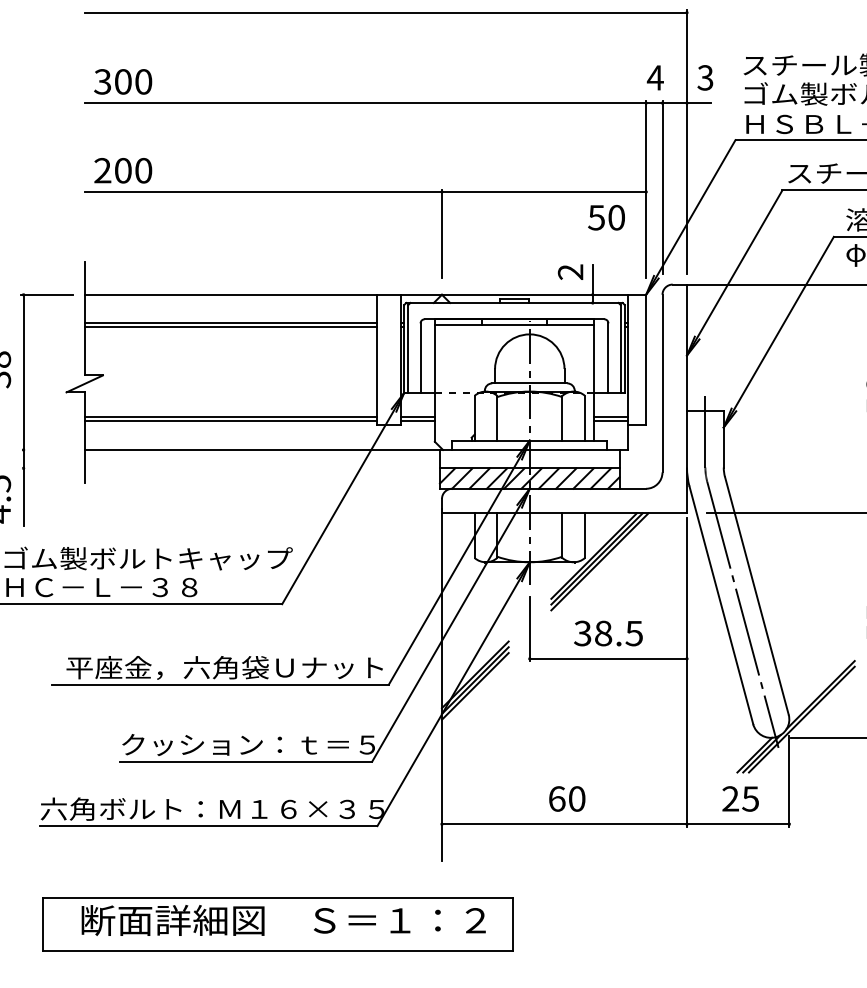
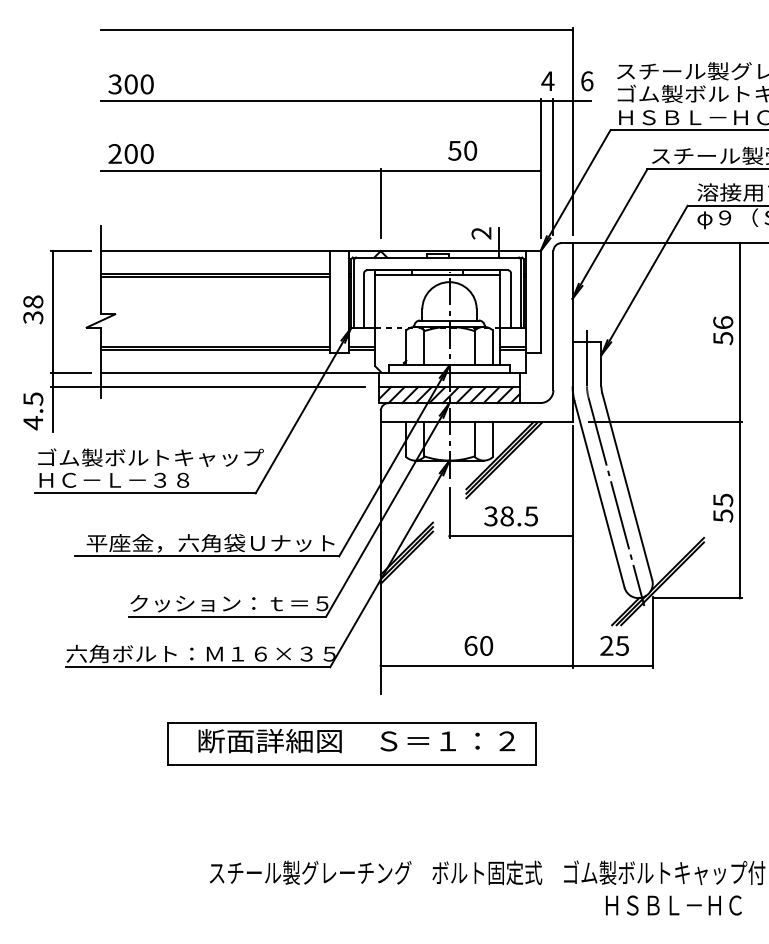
text: (704, 78) -> (586, 81), 3 -> 6
text: (606, 217) -> (462, 150), moved
line: (47, 449) -> (71, 372), added
line: (220, 468) -> (207, 387), added
part: (276, 923) -> (351, 743), moved

